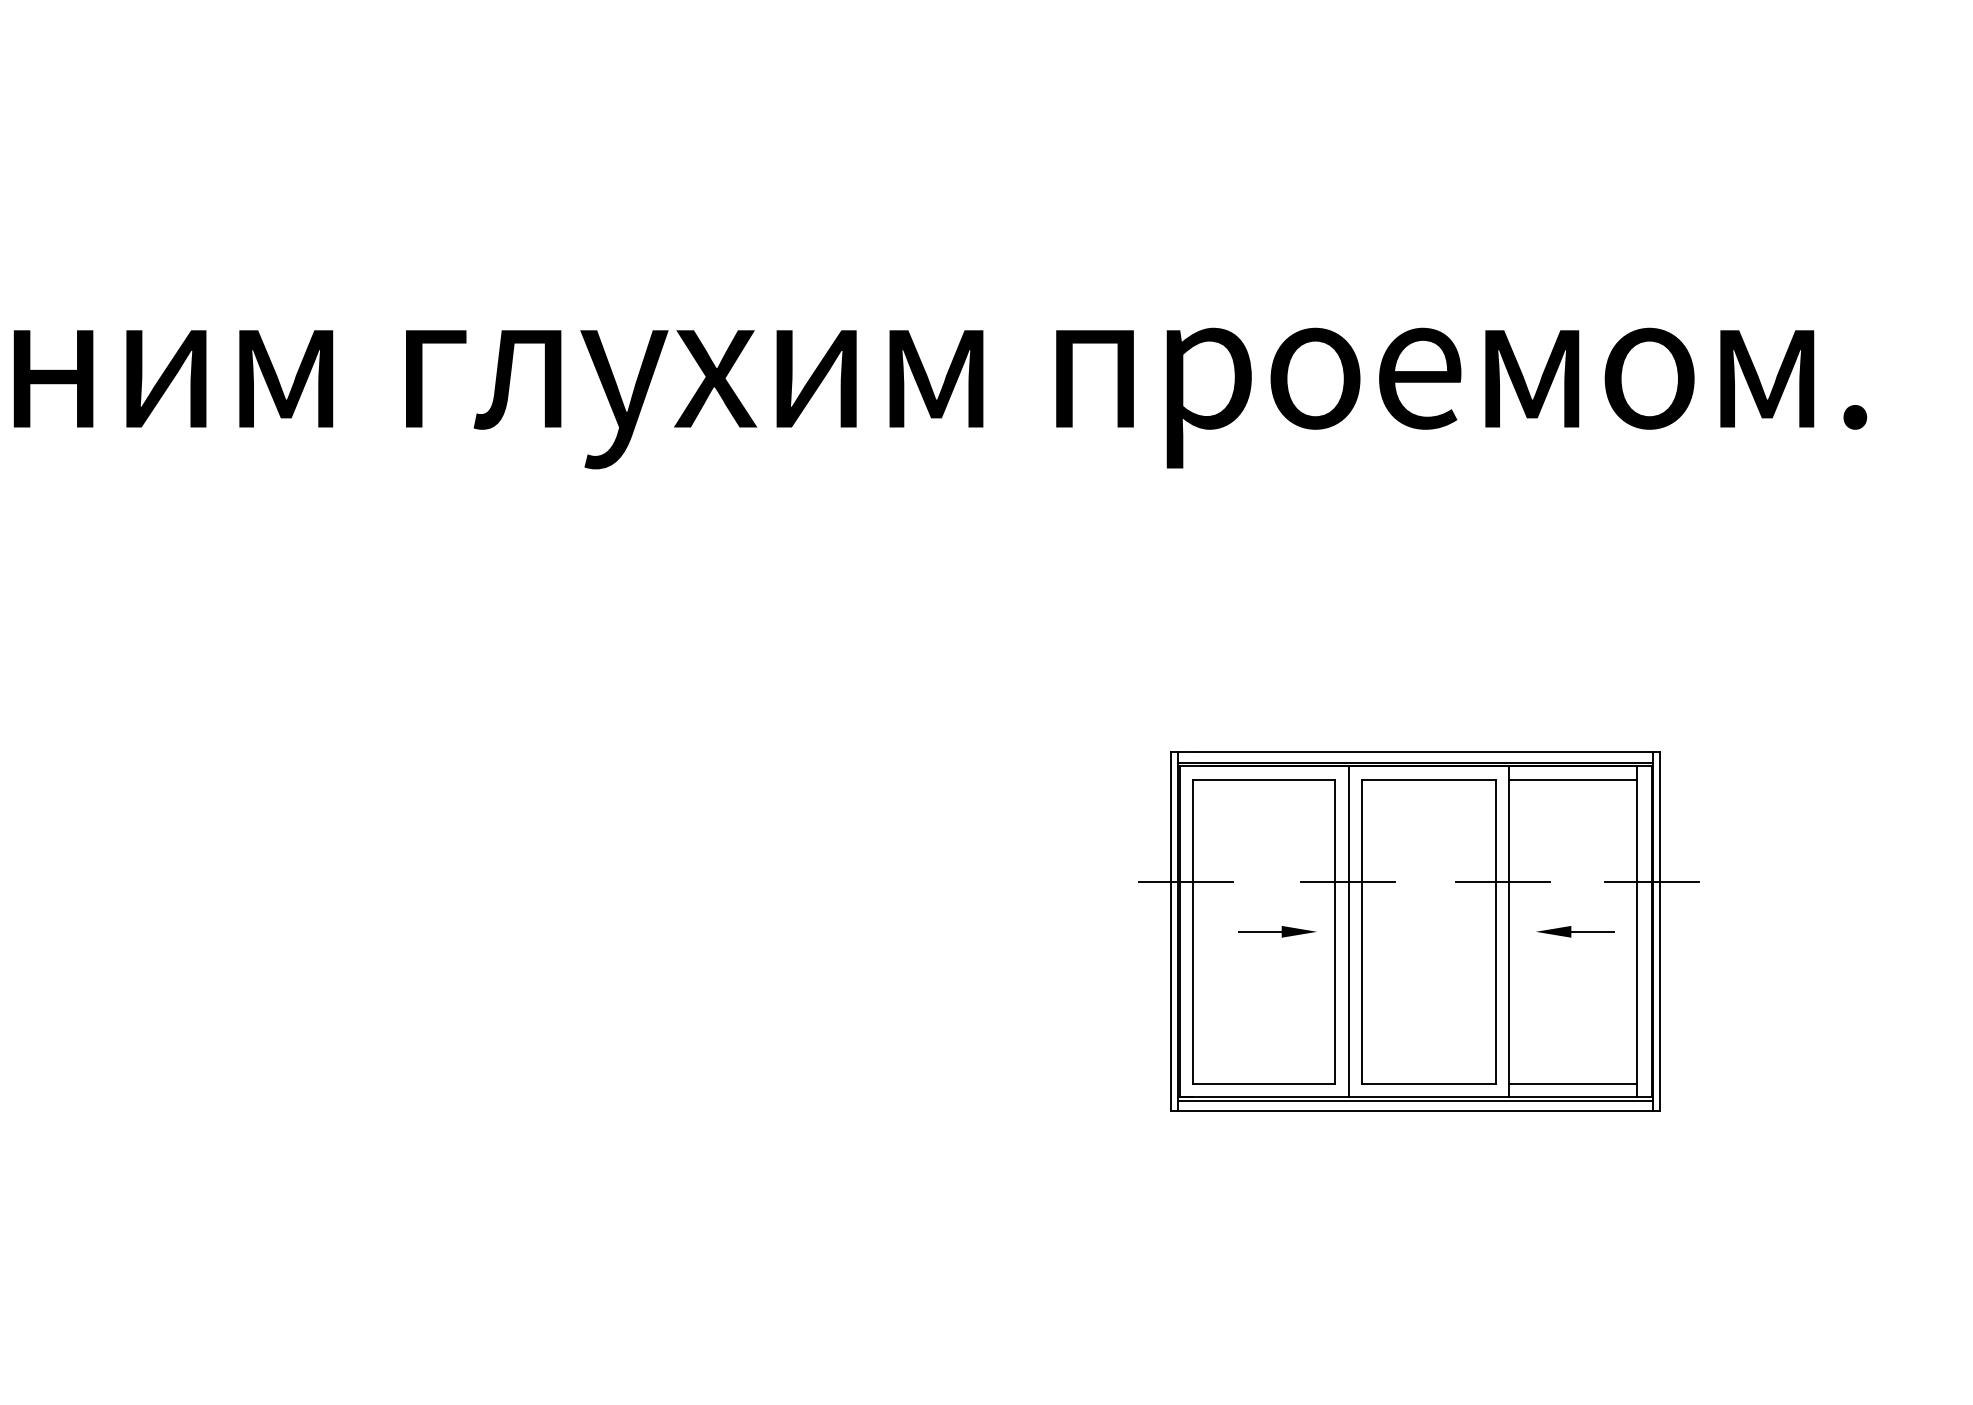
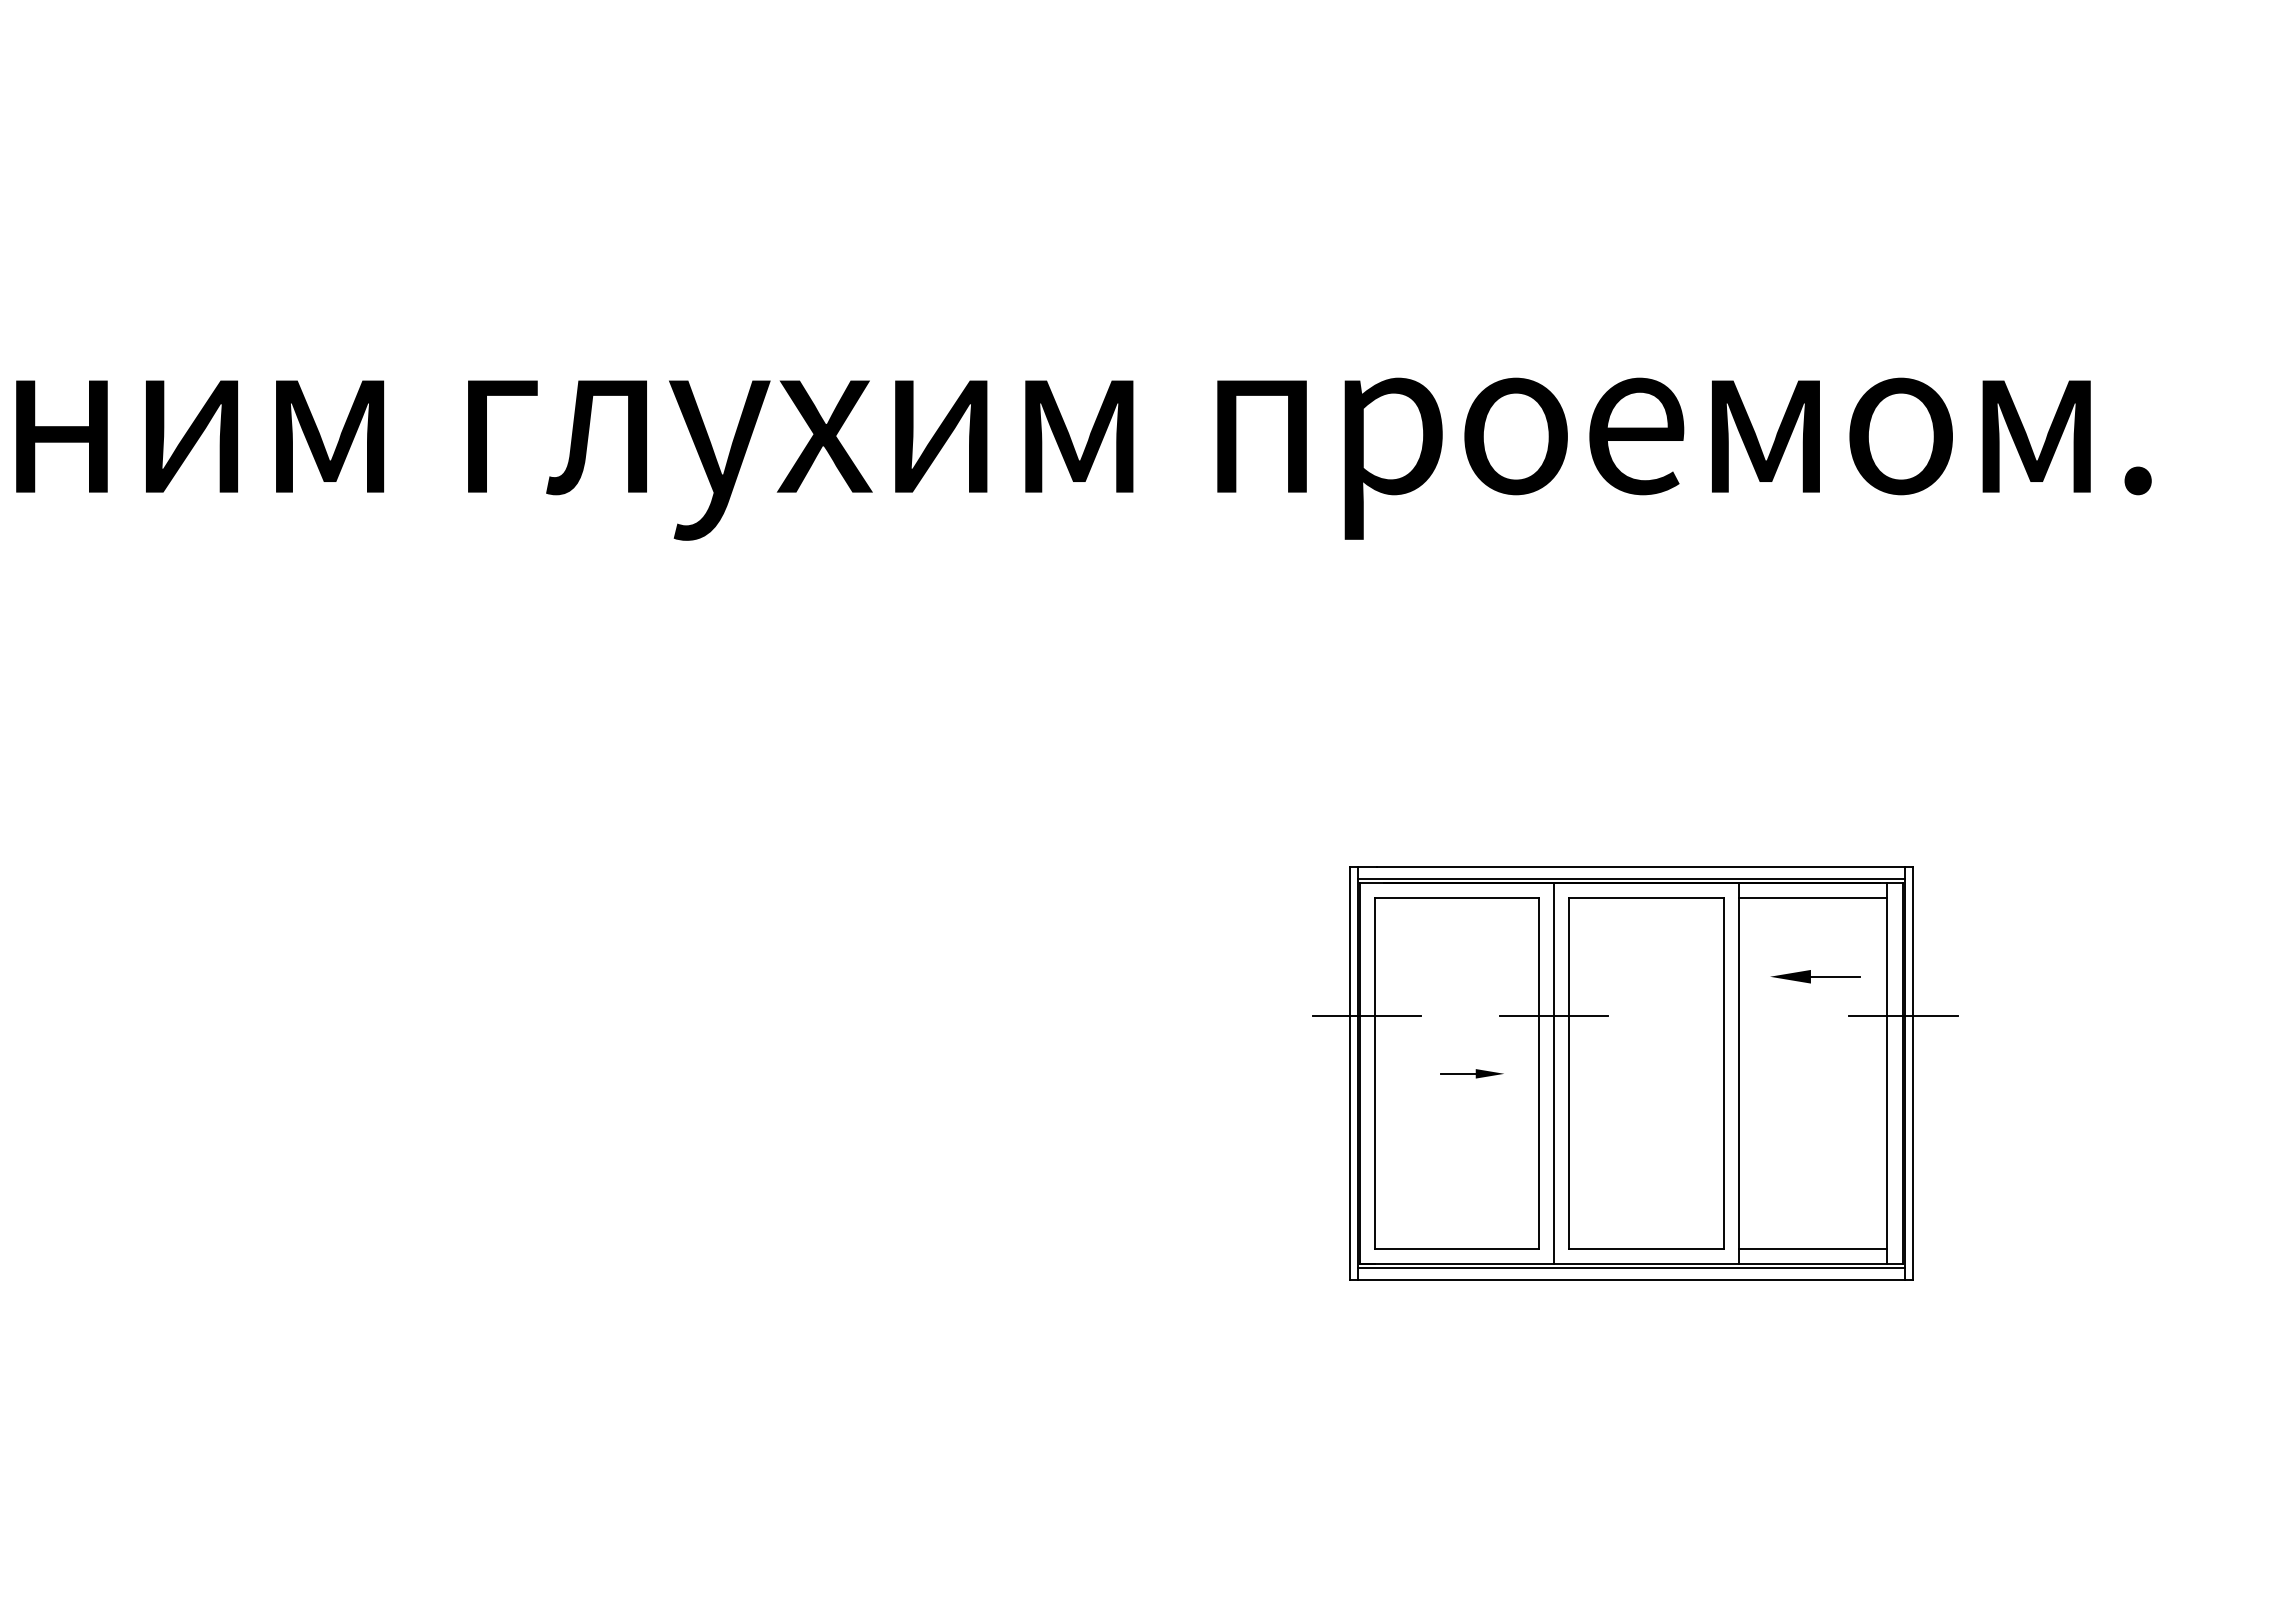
line: (1502, 881) -> (1731, 1015), removed
part: (1277, 931) -> (1472, 1073), size x0.7
part: (1575, 931) -> (1815, 976), moved

